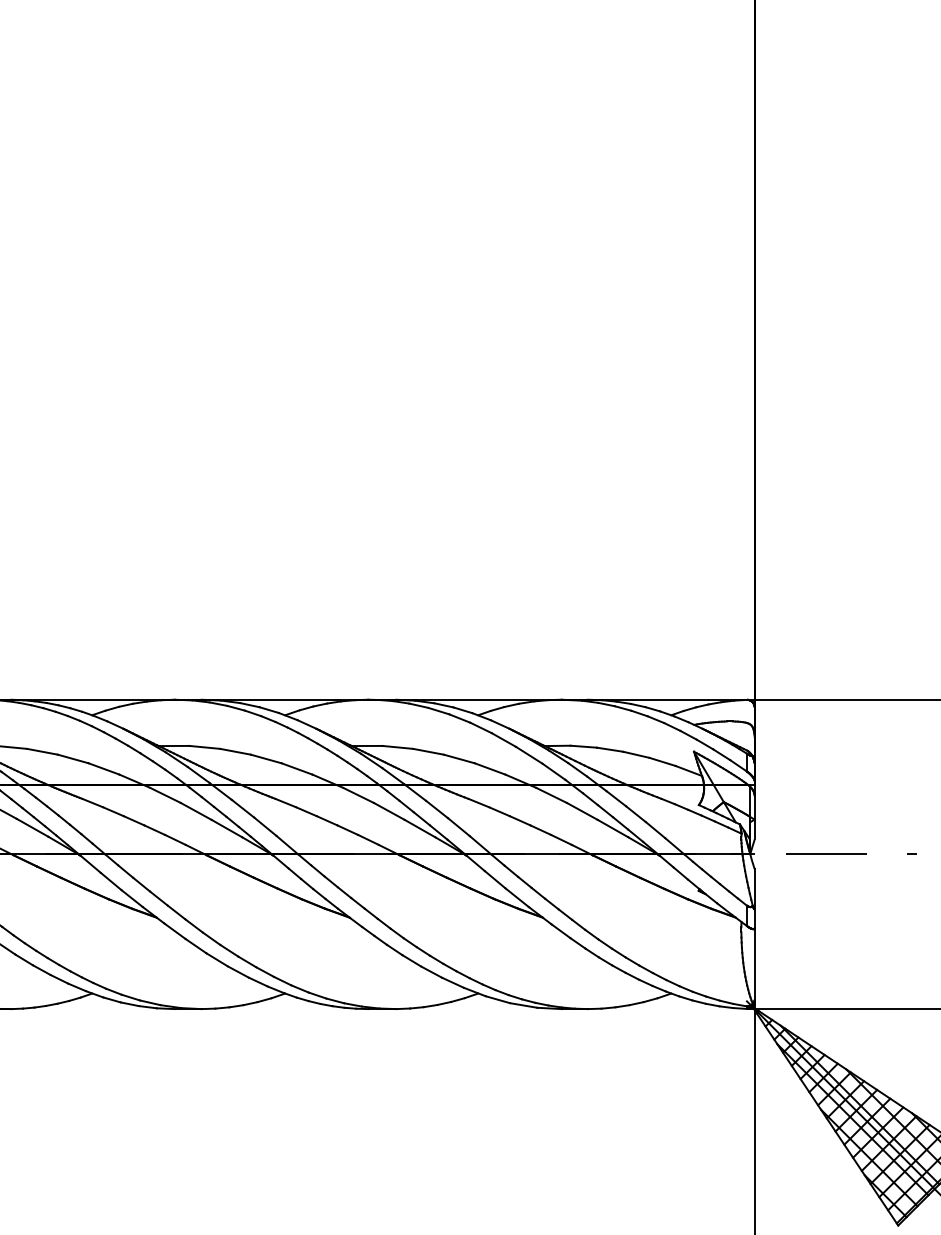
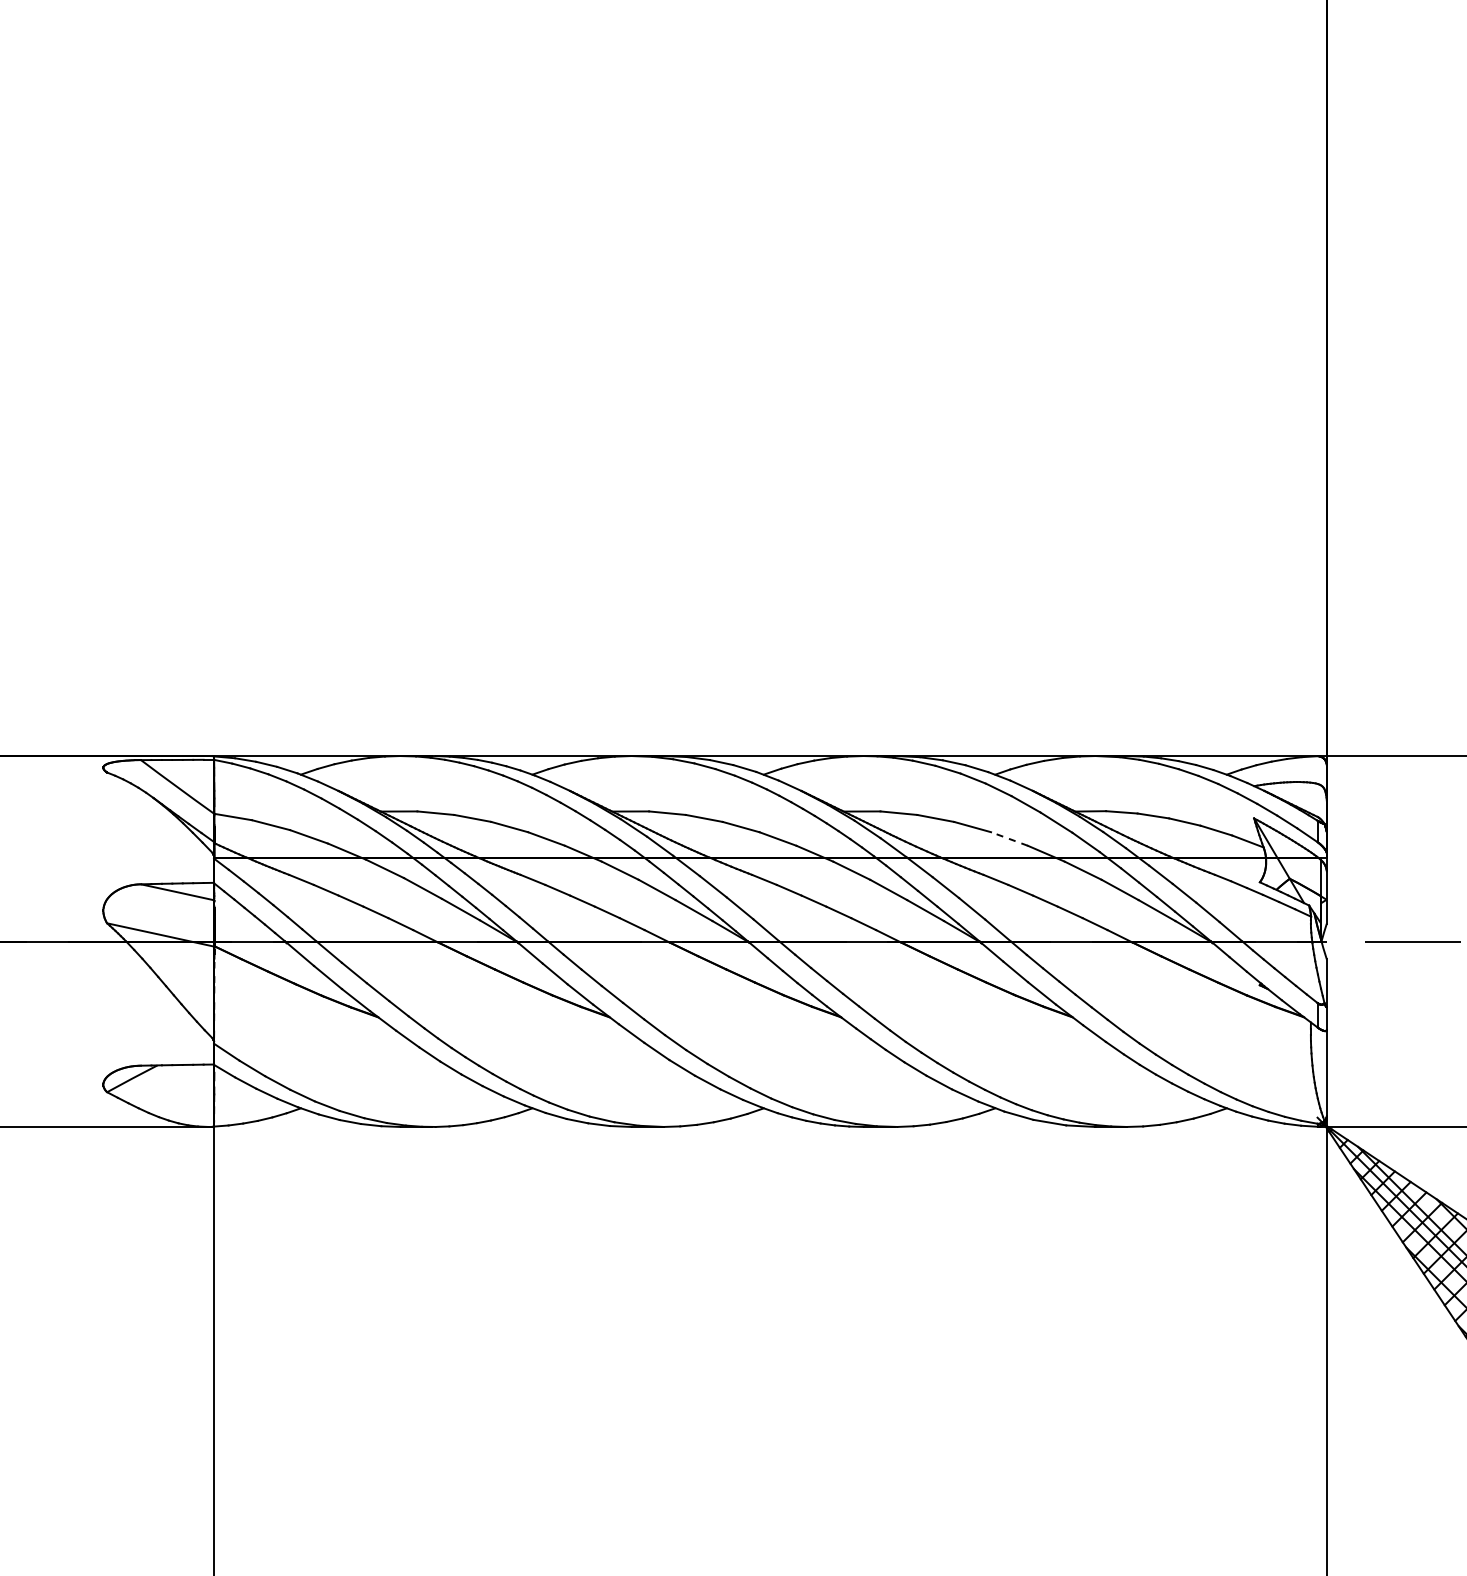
line: (490, 769) -> (1009, 839), solid -> dashed

